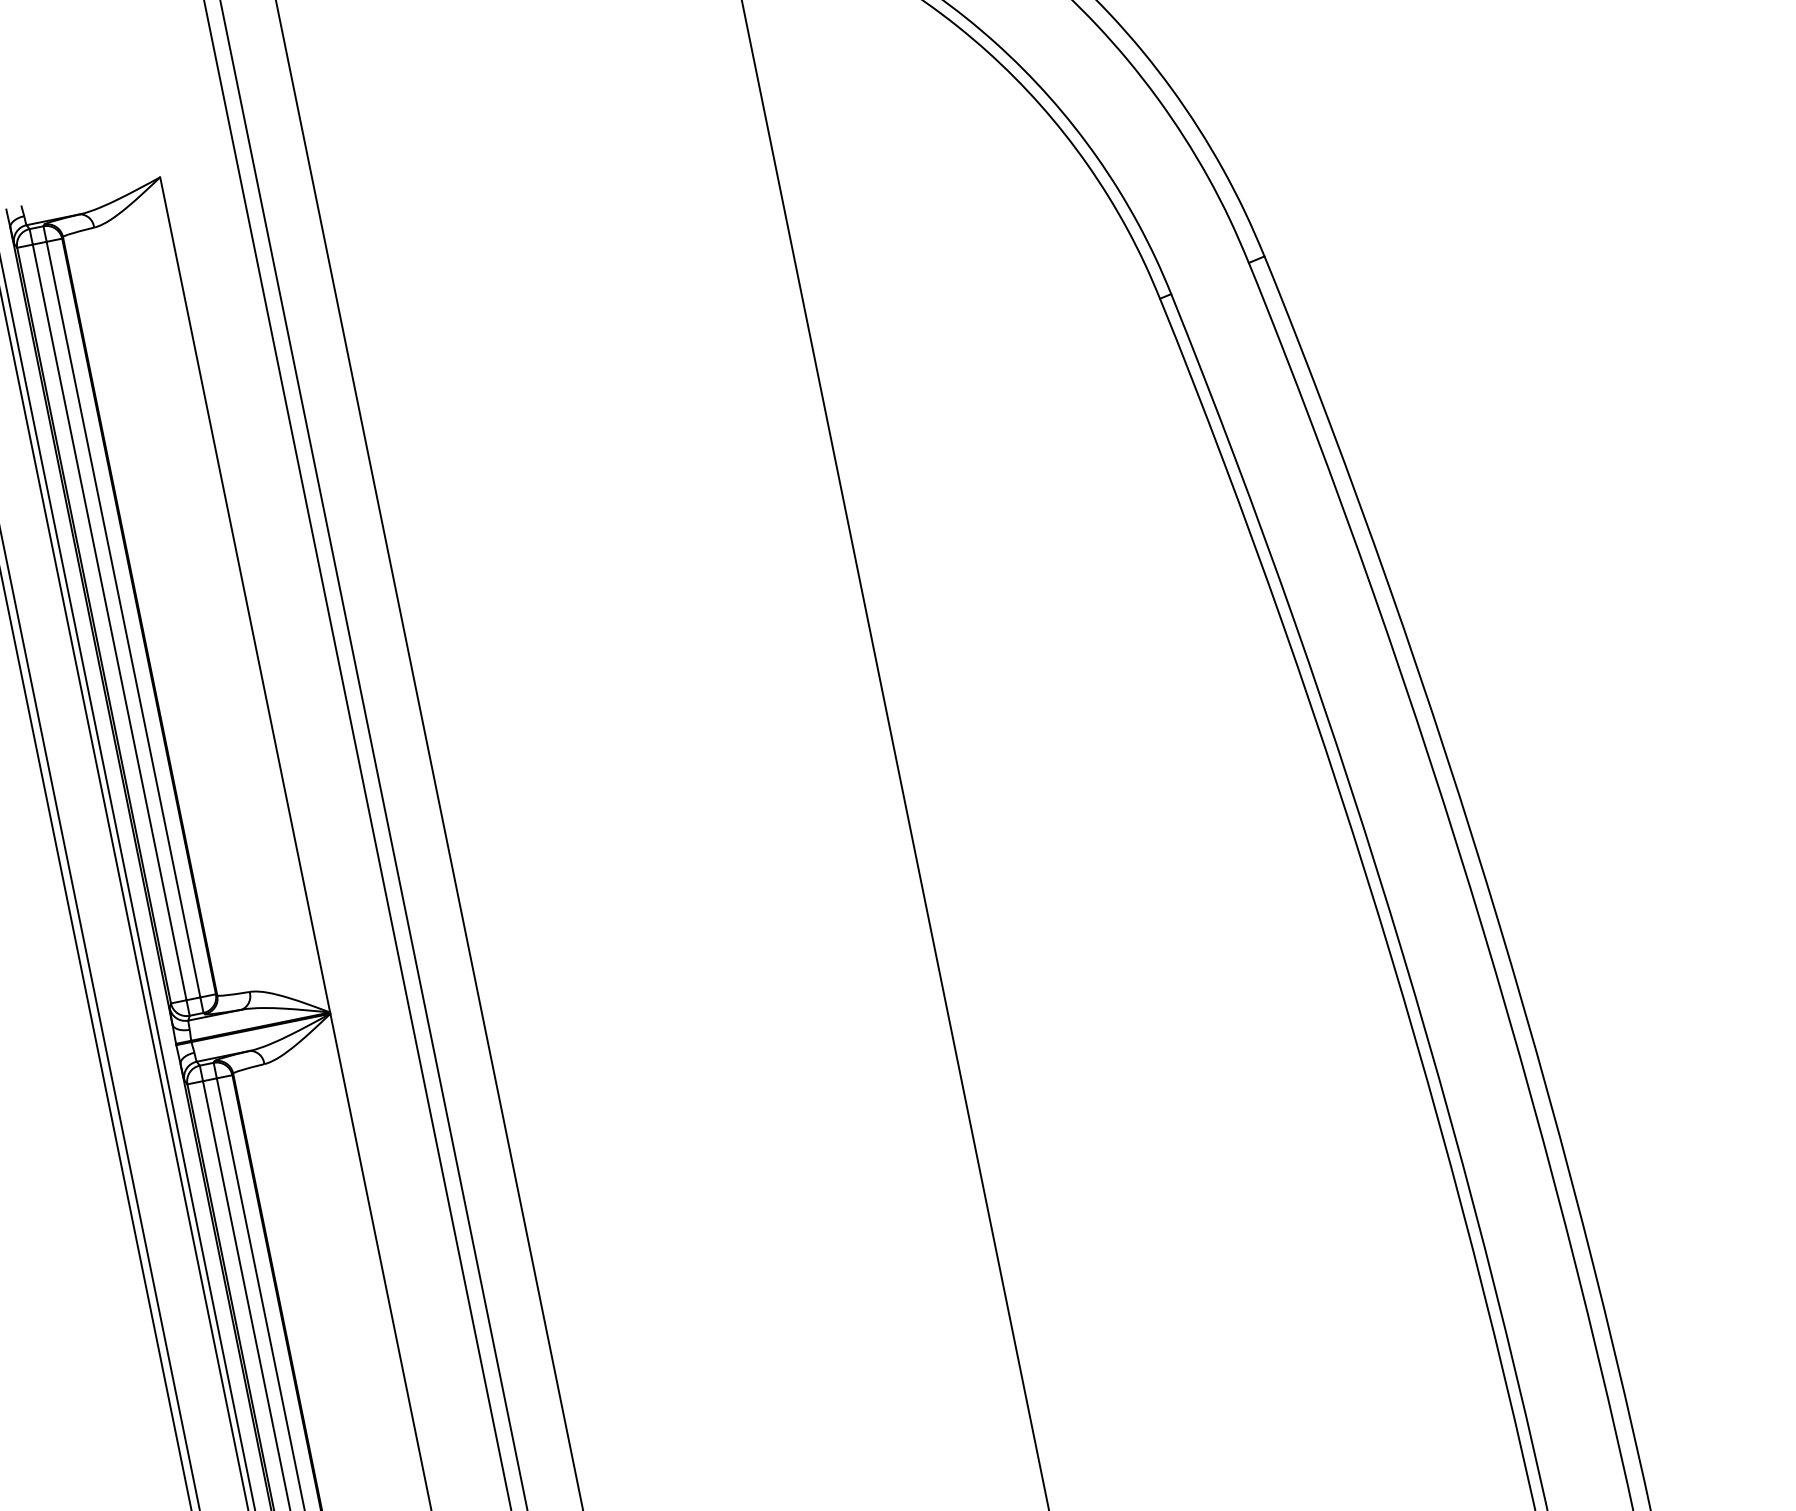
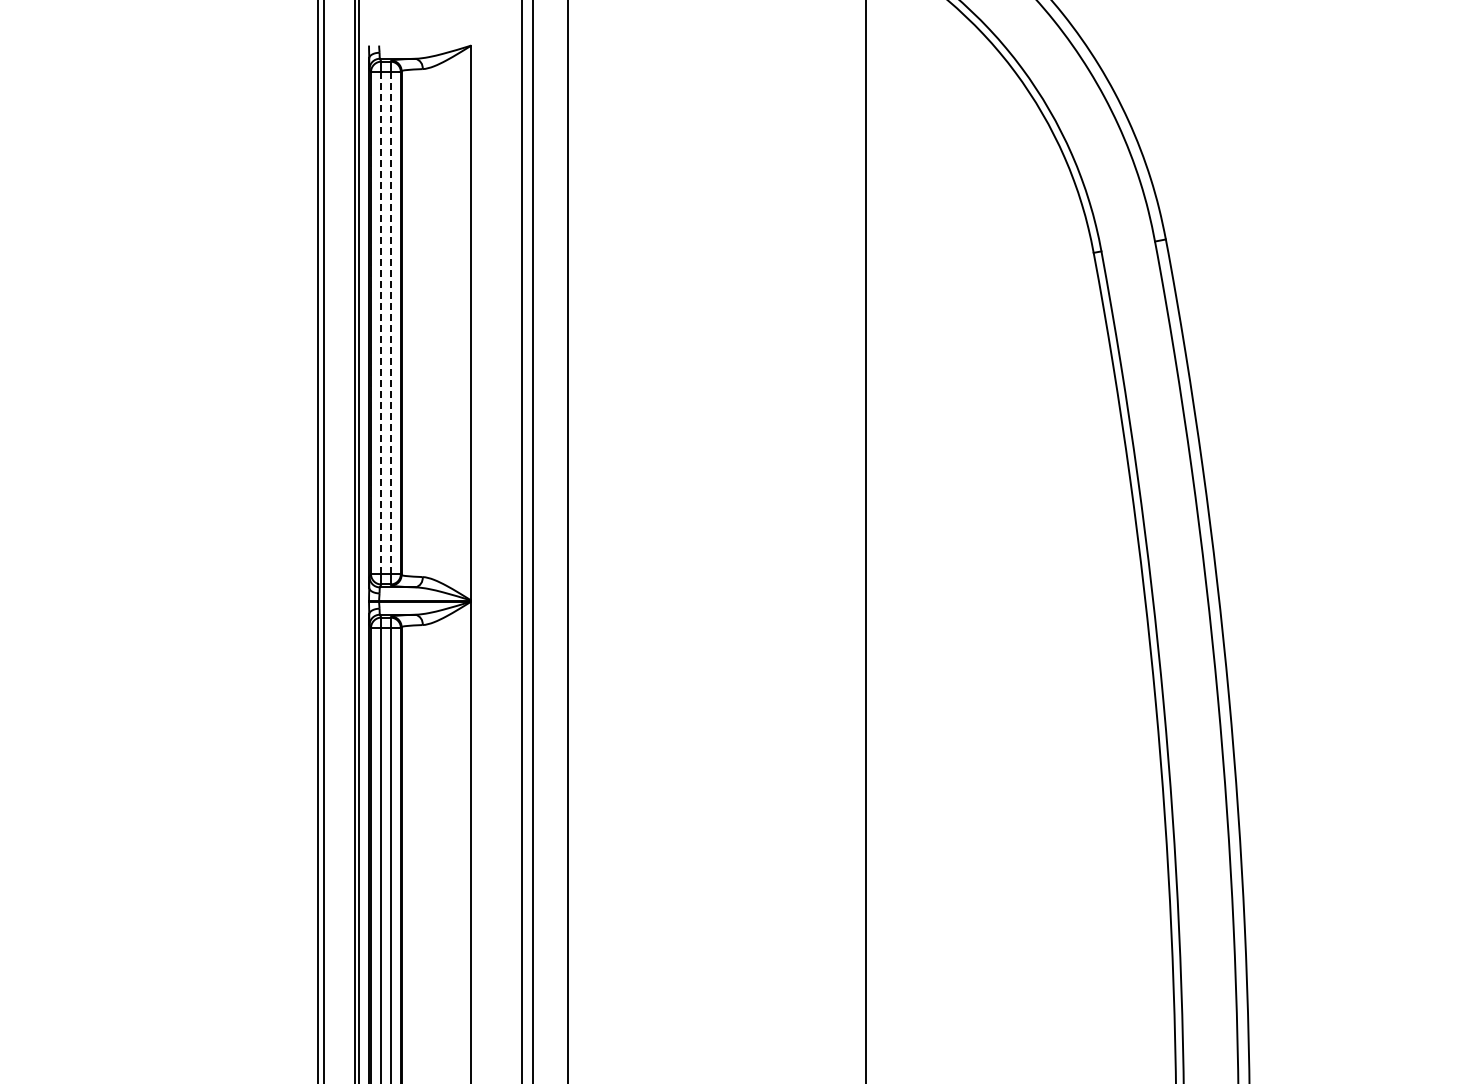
line: (123, 620) -> (390, 323), solid -> dashed
line: (109, 621) -> (381, 322), solid -> dashed

